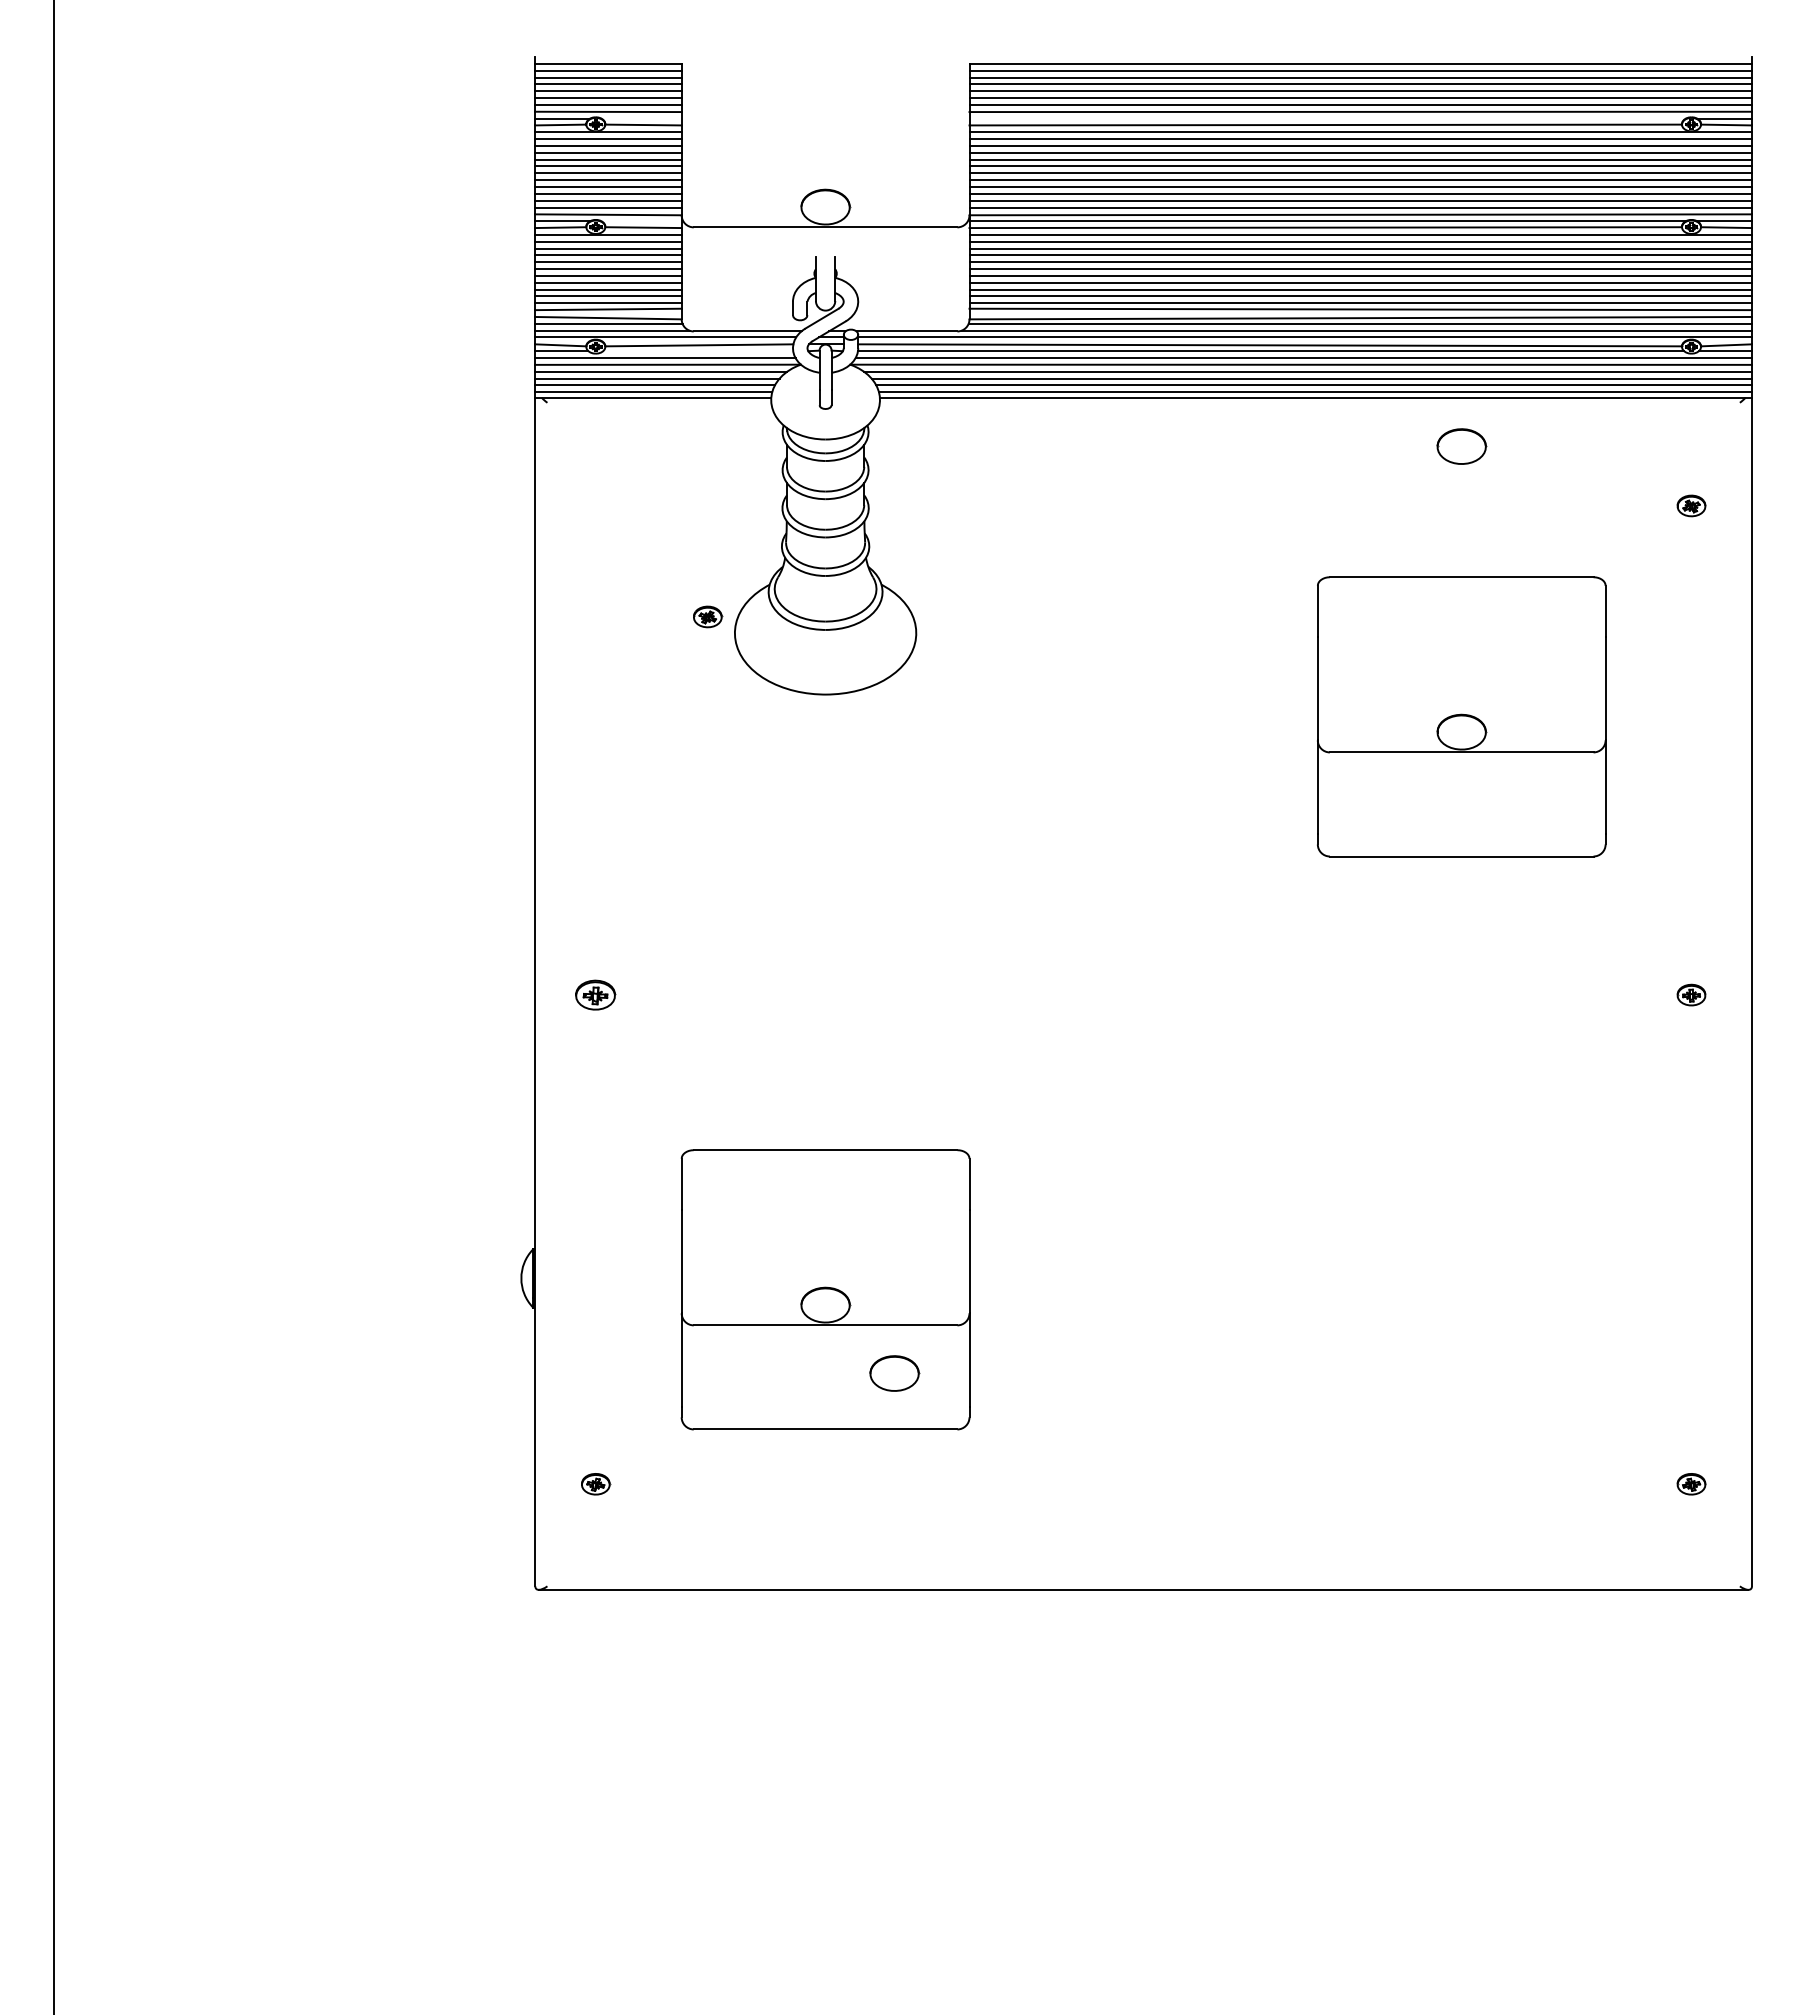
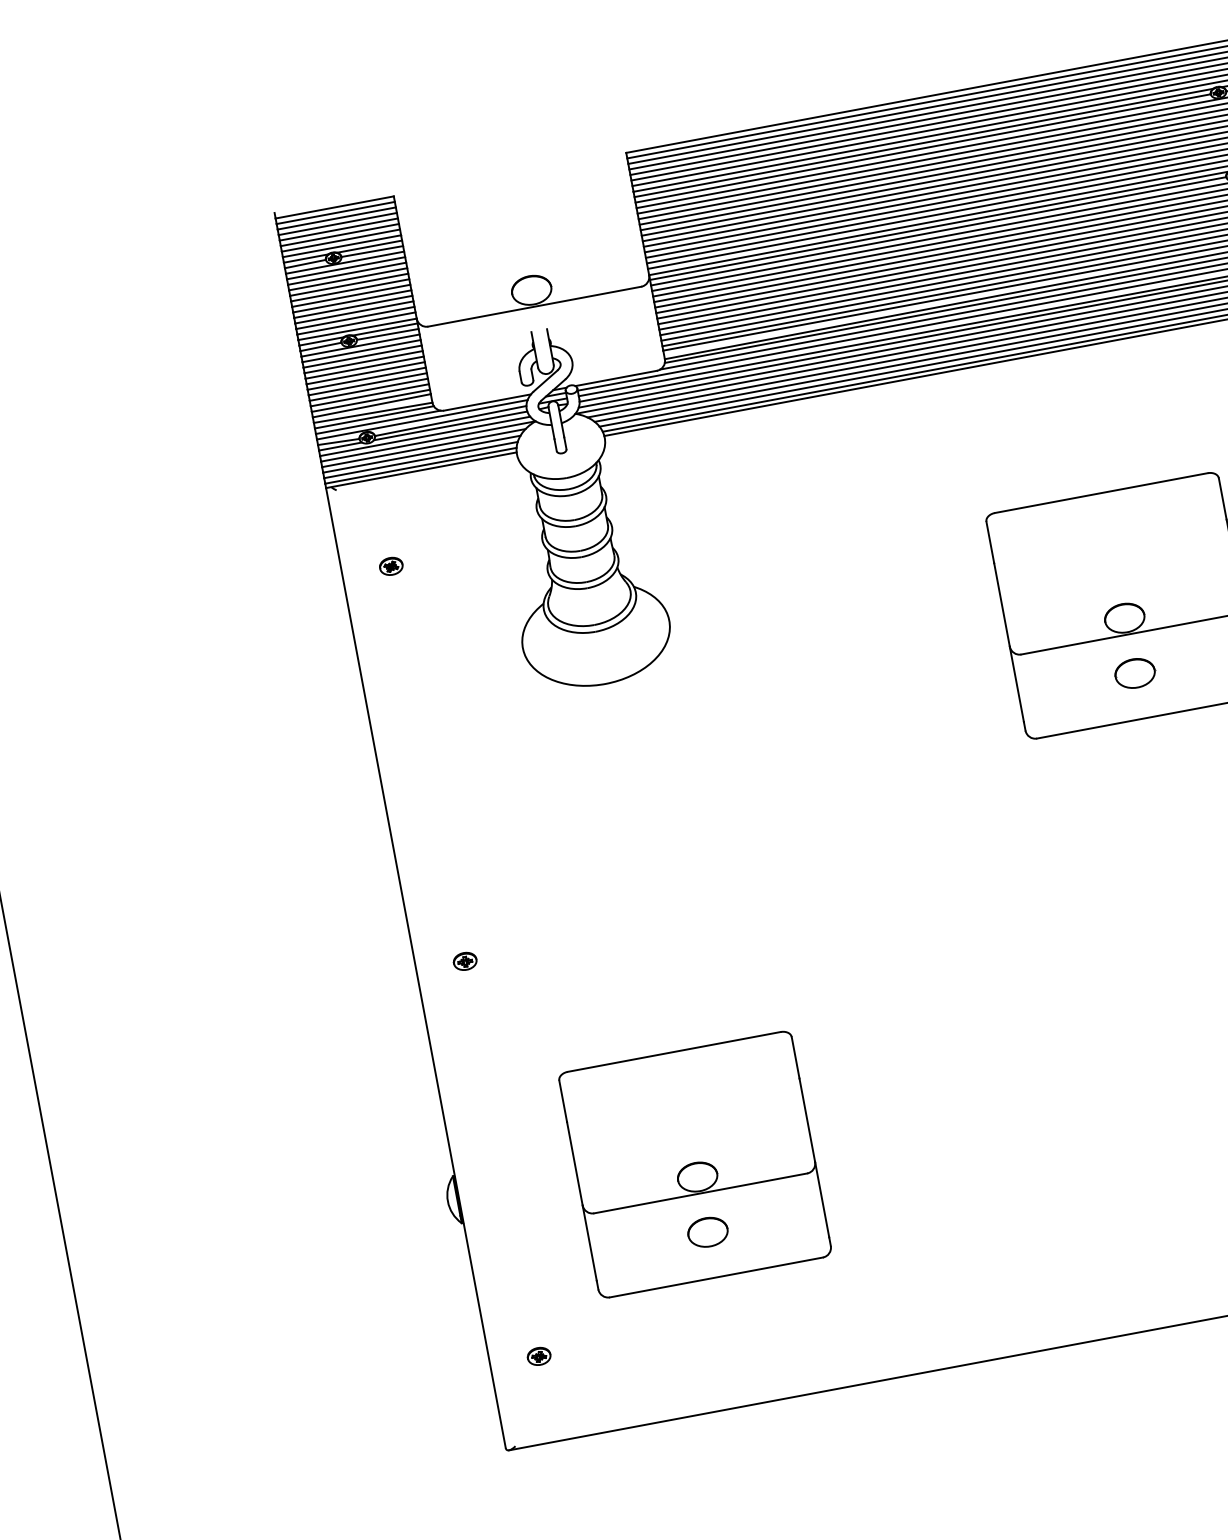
line: (641, 118) -> (369, 246), added
line: (1327, 118) -> (923, 142), added
line: (641, 221) -> (385, 329), added
line: (698, 351) -> (450, 426), added
part: (1461, 446) -> (1134, 673), moved
part: (708, 616) -> (391, 565), moved
part: (596, 994) -> (465, 960), size x0.71
part: (894, 1373) -> (707, 1232), moved

